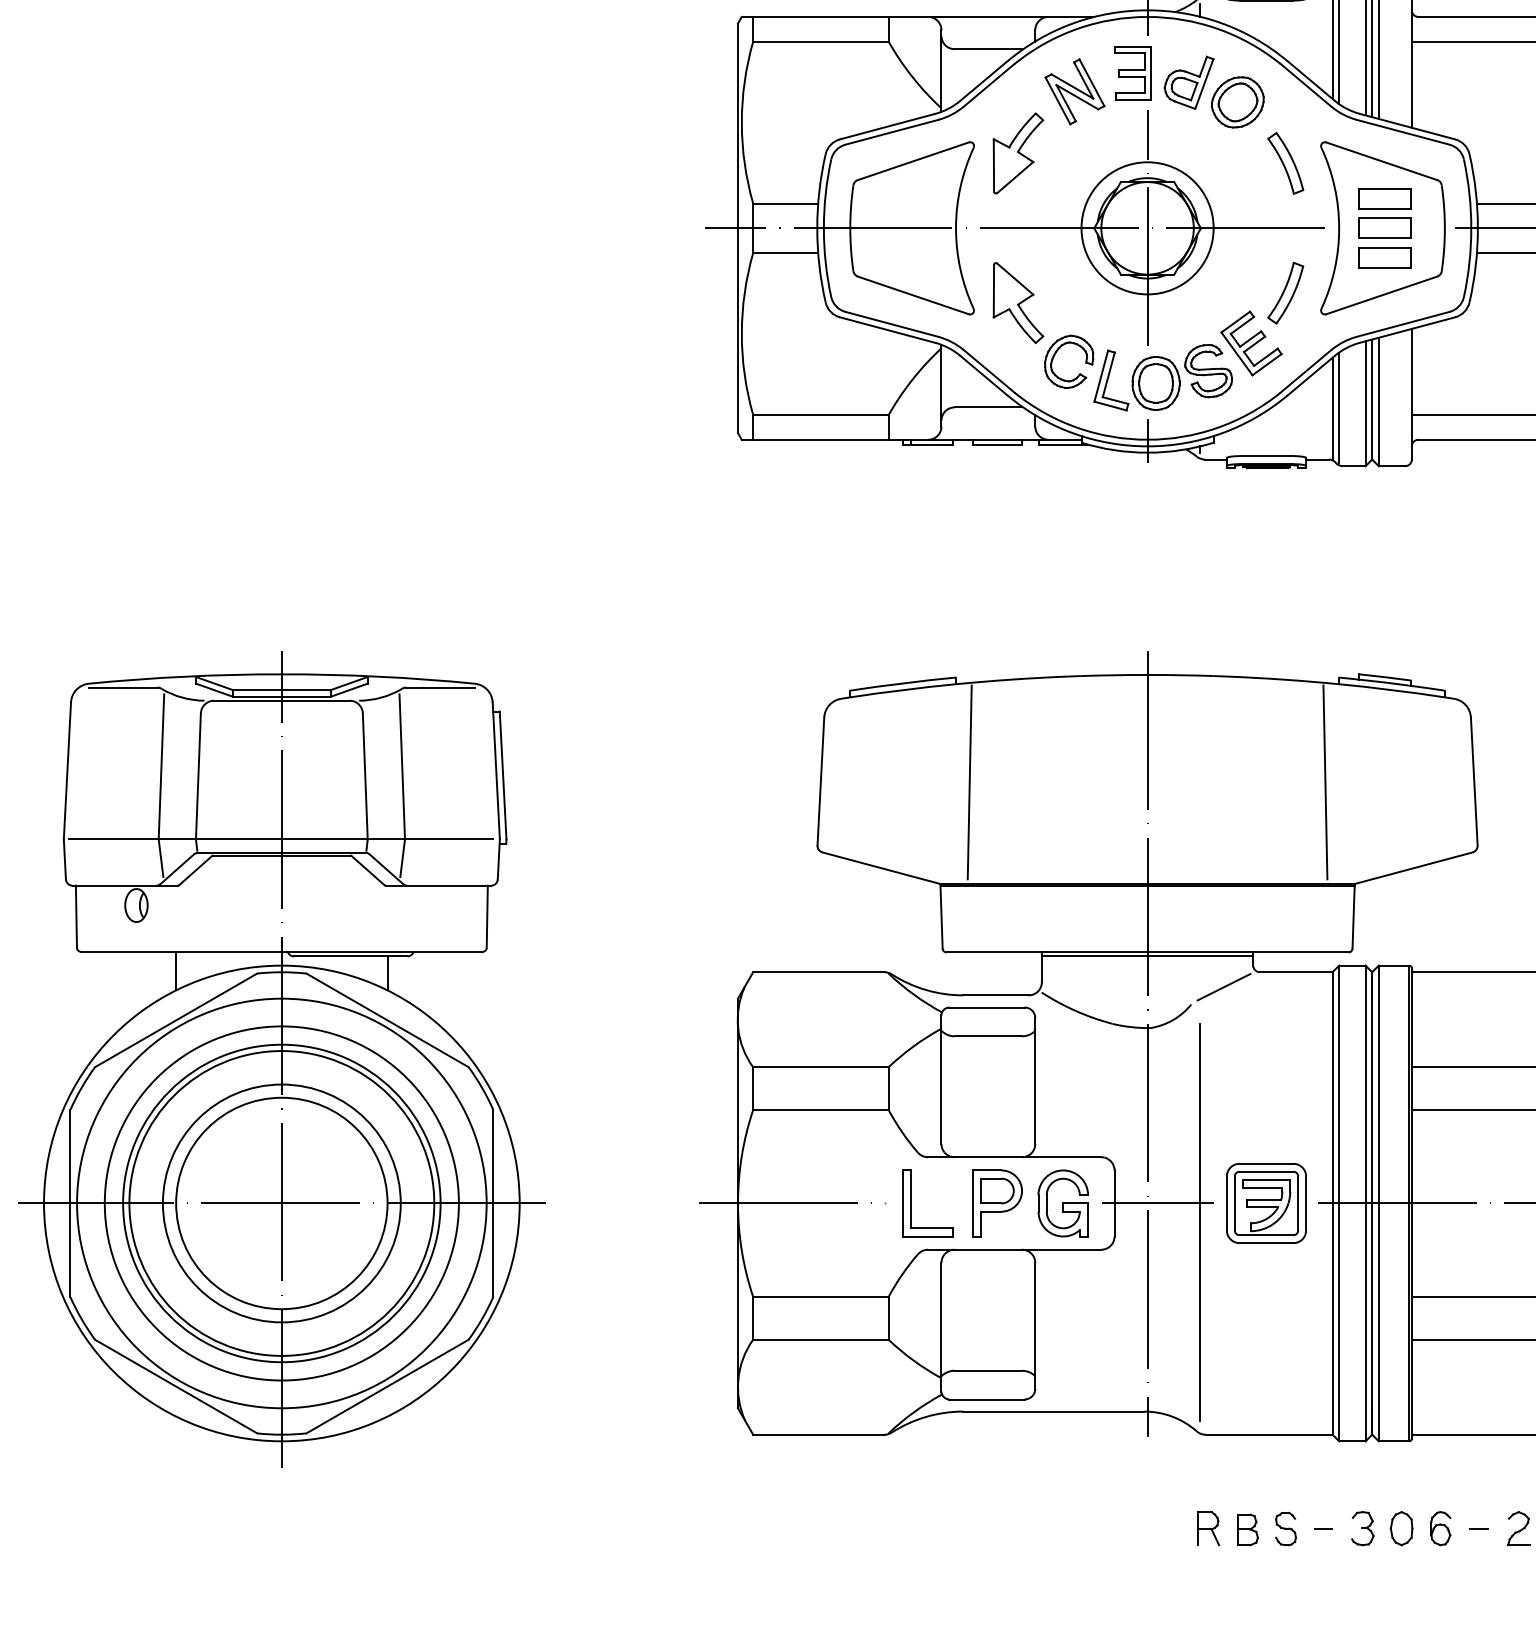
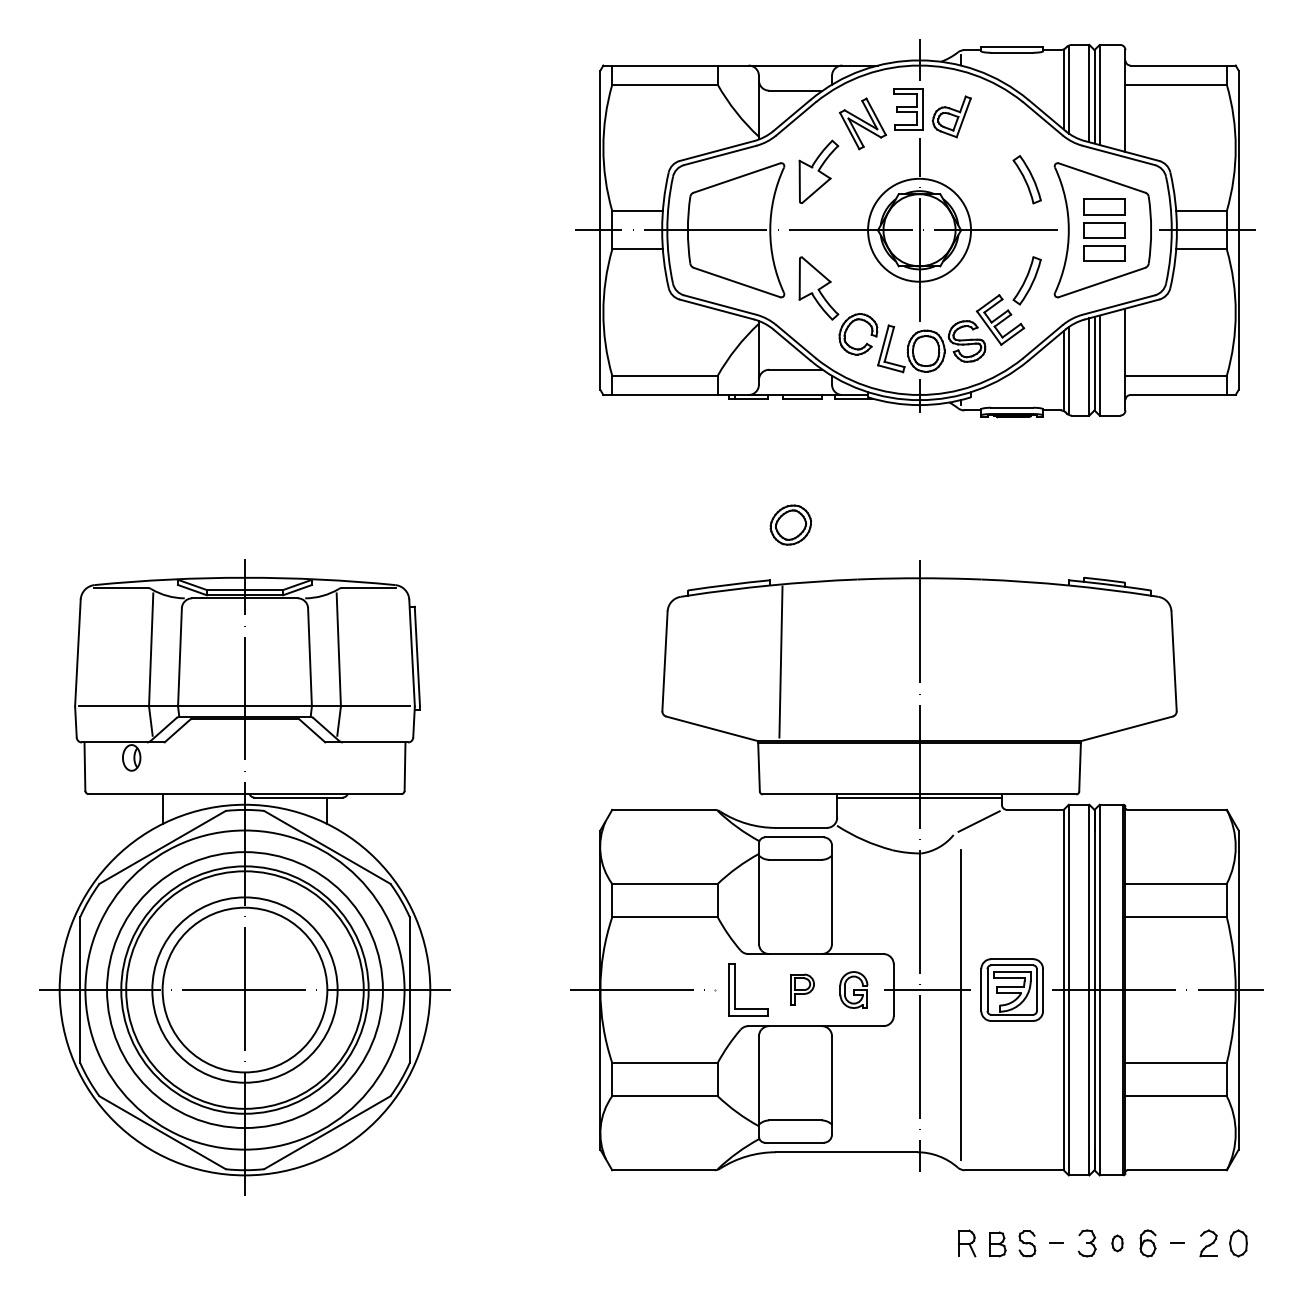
part: (1237, 101) -> (790, 524), moved
line: (1324, 781) -> (1057, 661), removed
part: (997, 1202) -> (802, 989), size x0.6
part: (1062, 1202) -> (853, 989), size x0.7
part: (1401, 1528) -> (1117, 1243), size x0.6

